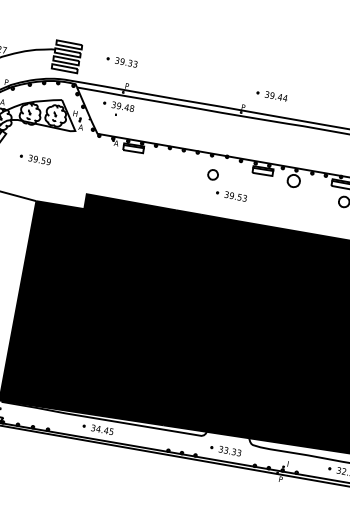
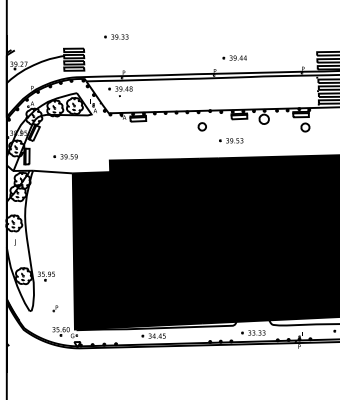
part: (122, 60) -> (116, 36), moved
part: (35, 158) -> (65, 156), moved
part: (231, 195) -> (231, 140), moved

